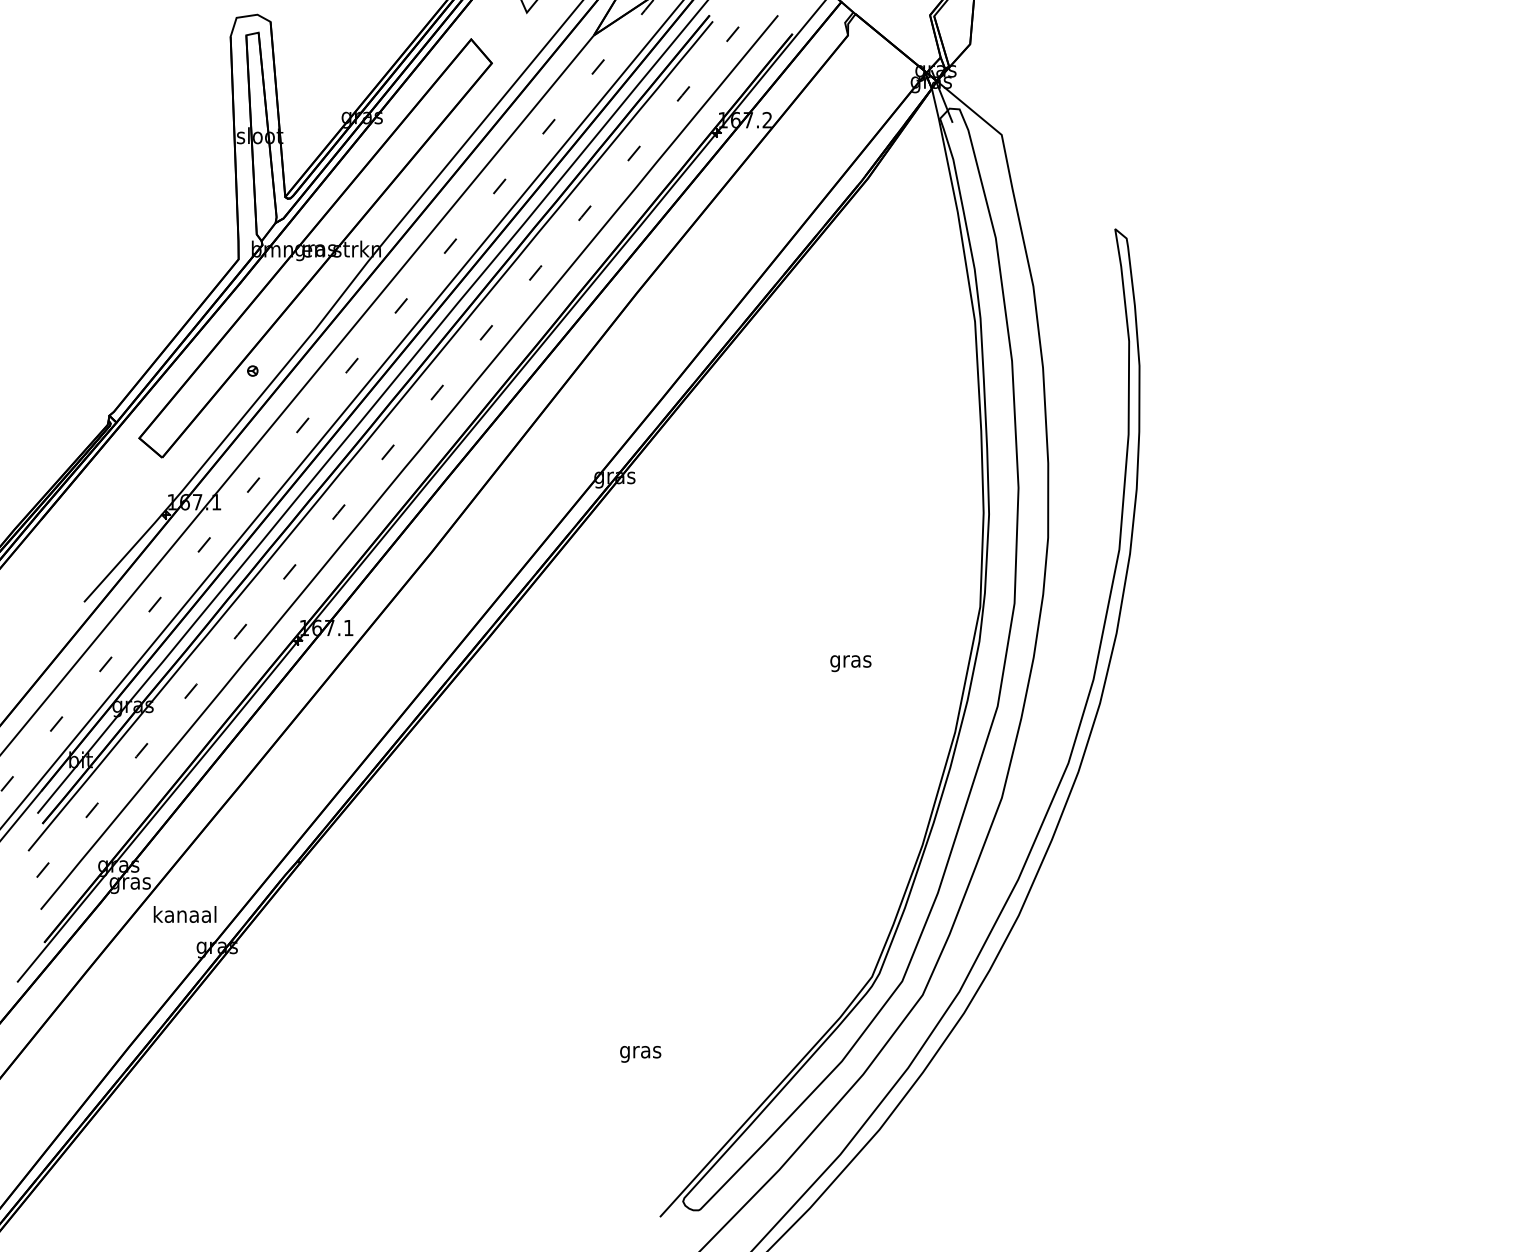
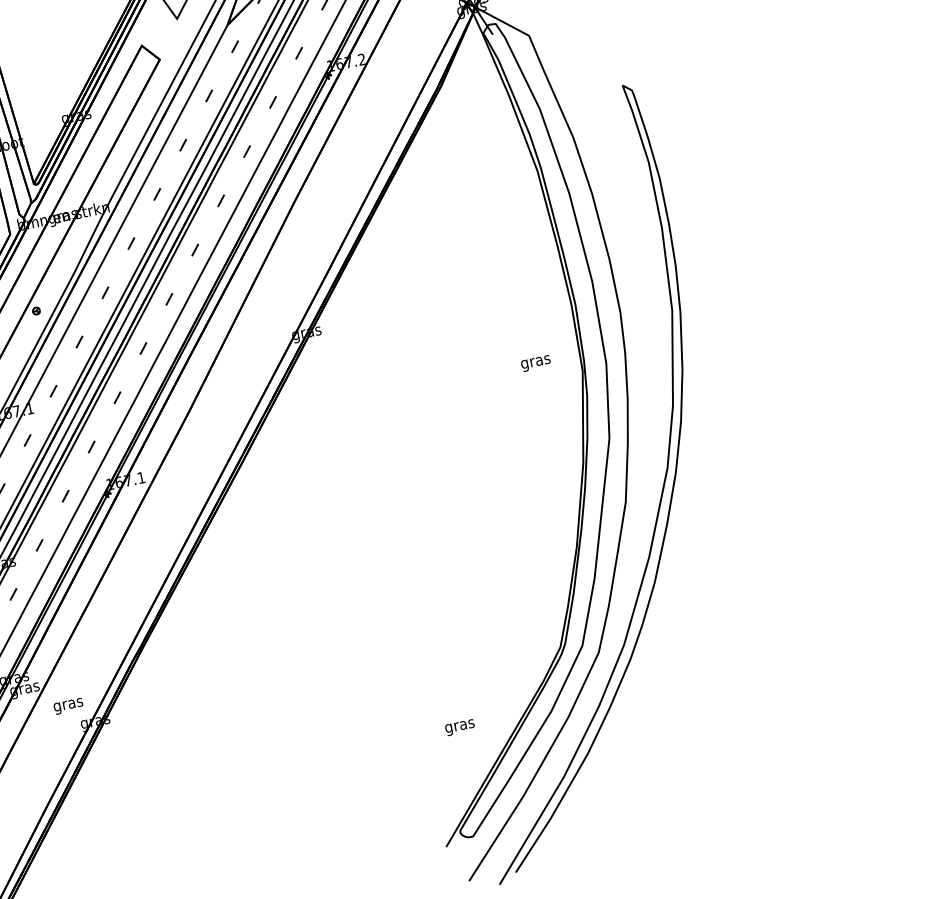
text: (850, 663) -> (535, 363), moved
text: (184, 916) -> (67, 704), kanaal -> gras
text: (640, 1054) -> (460, 727), moved

